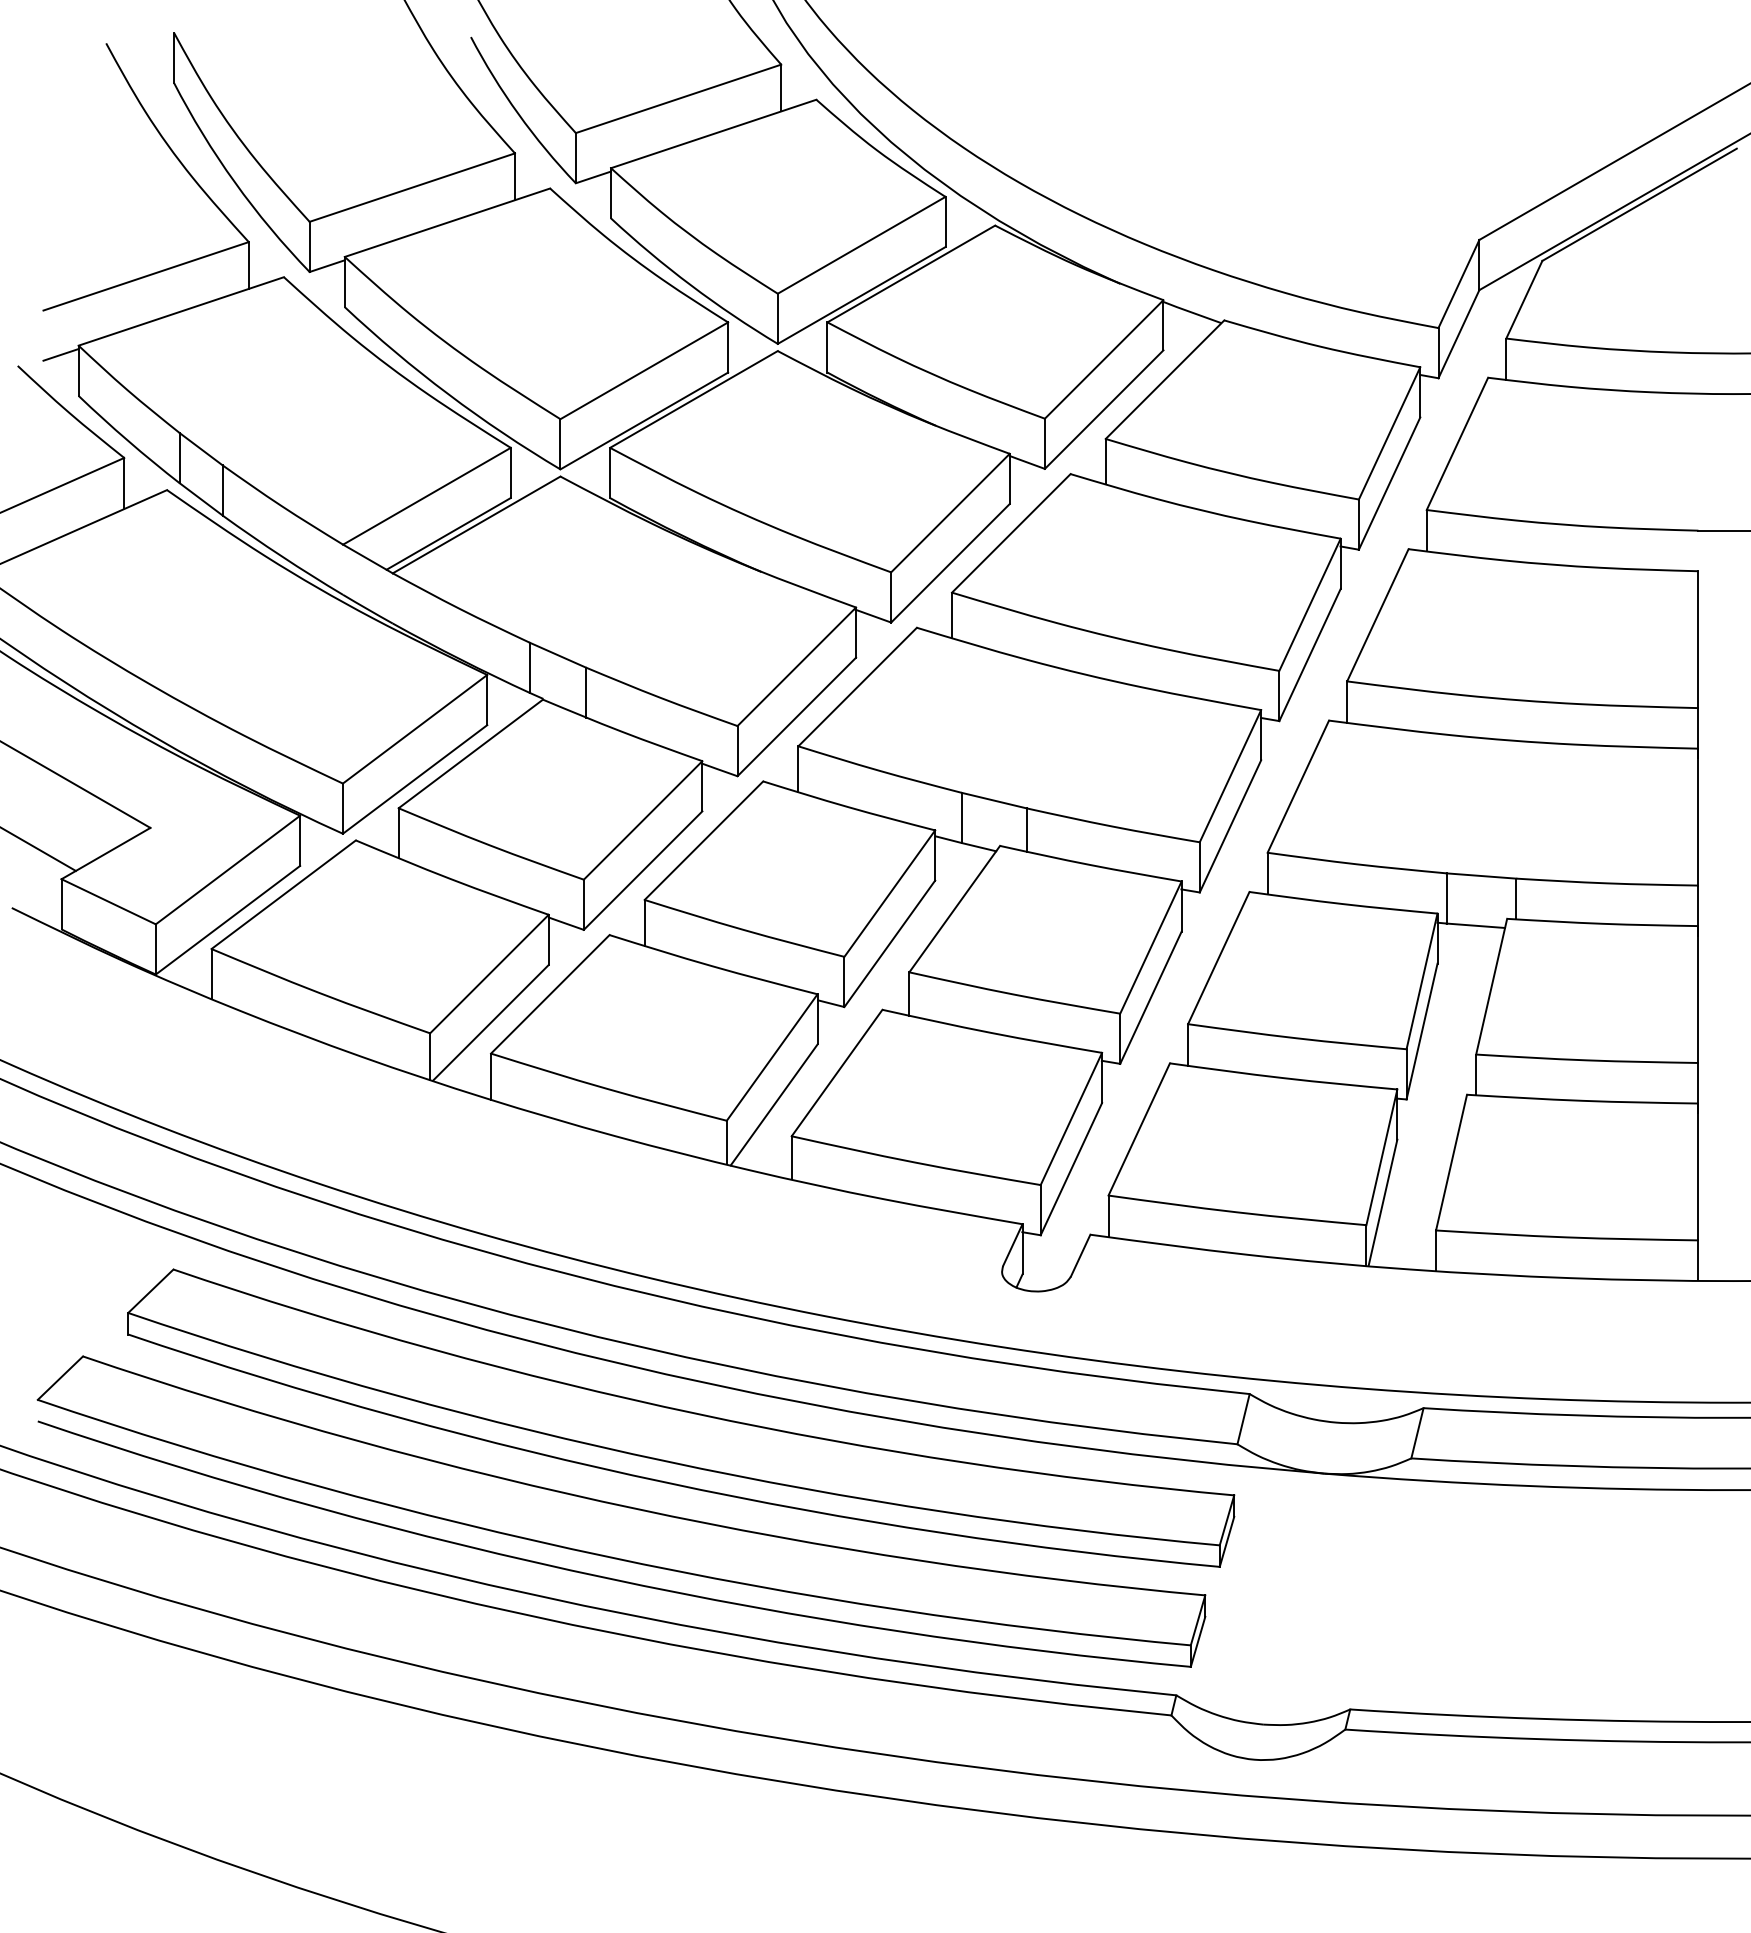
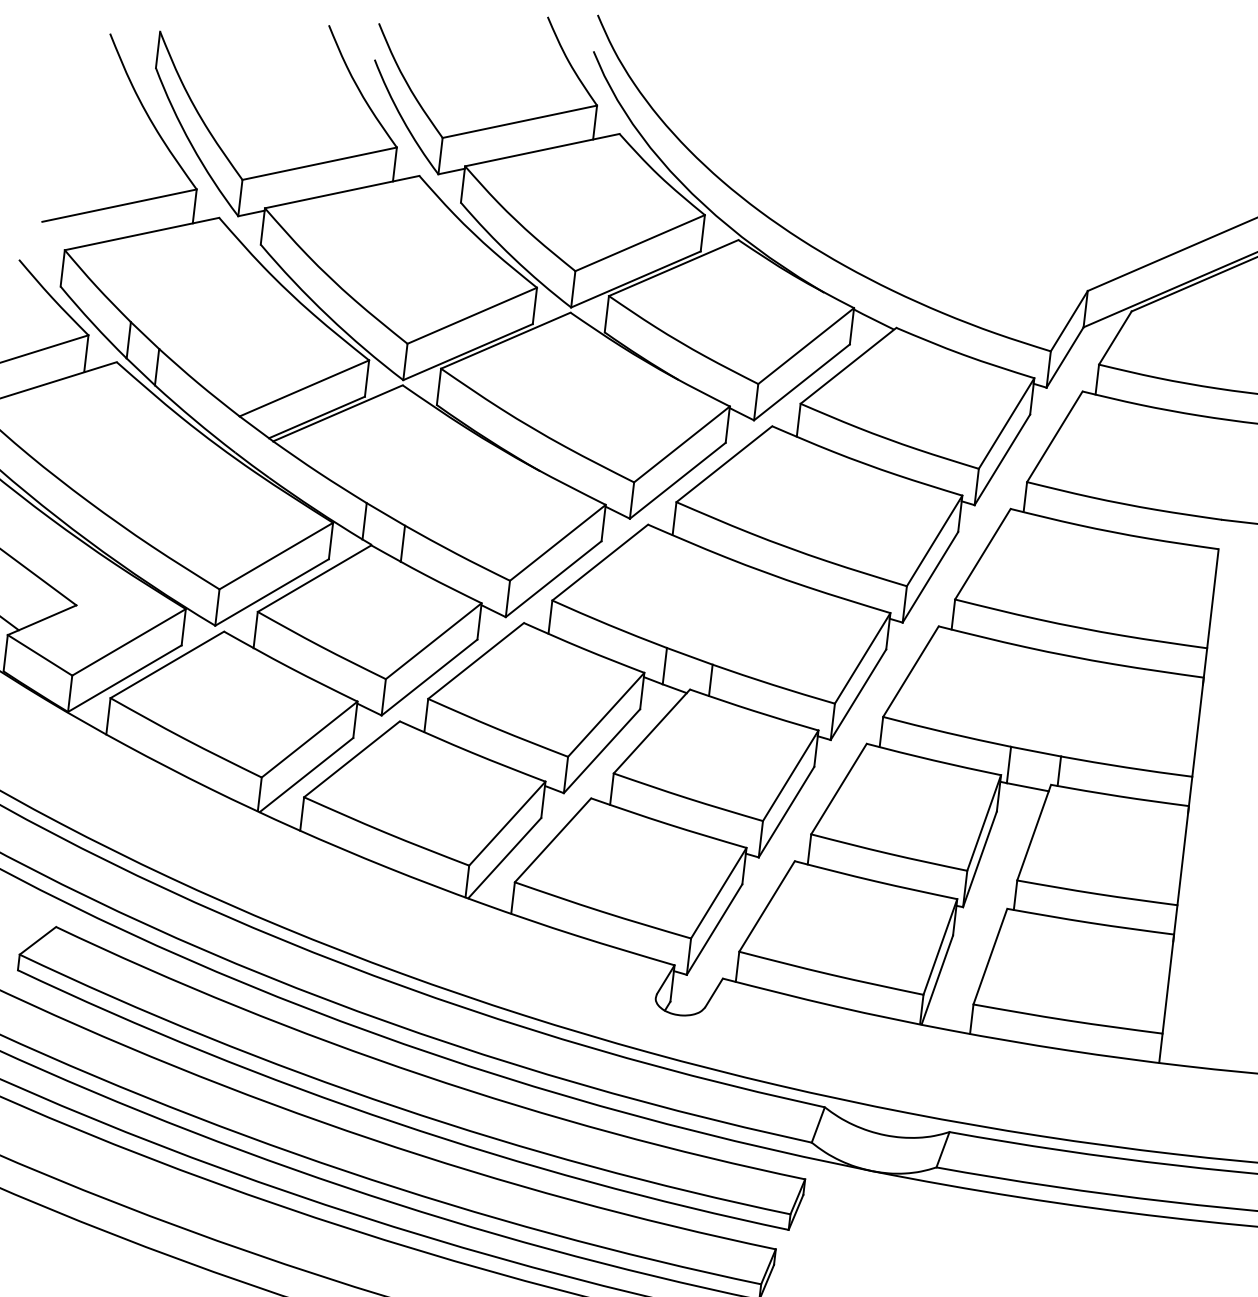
line: (60, 354) -> (50, 255), removed

